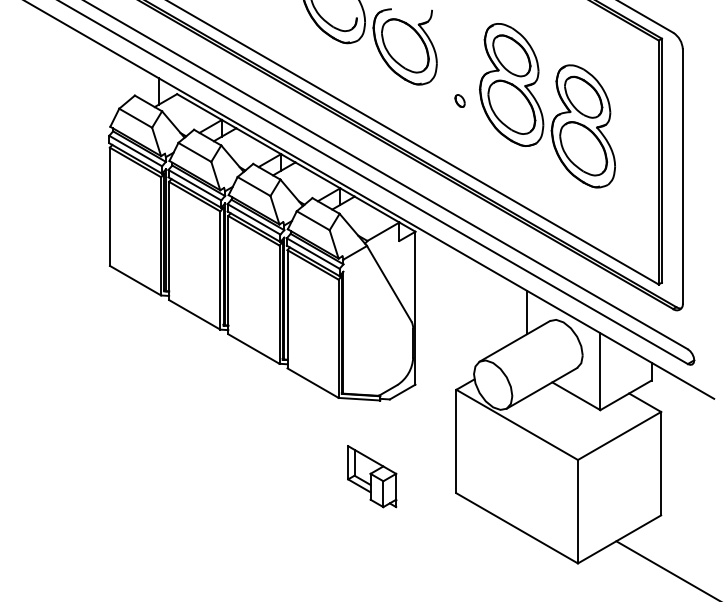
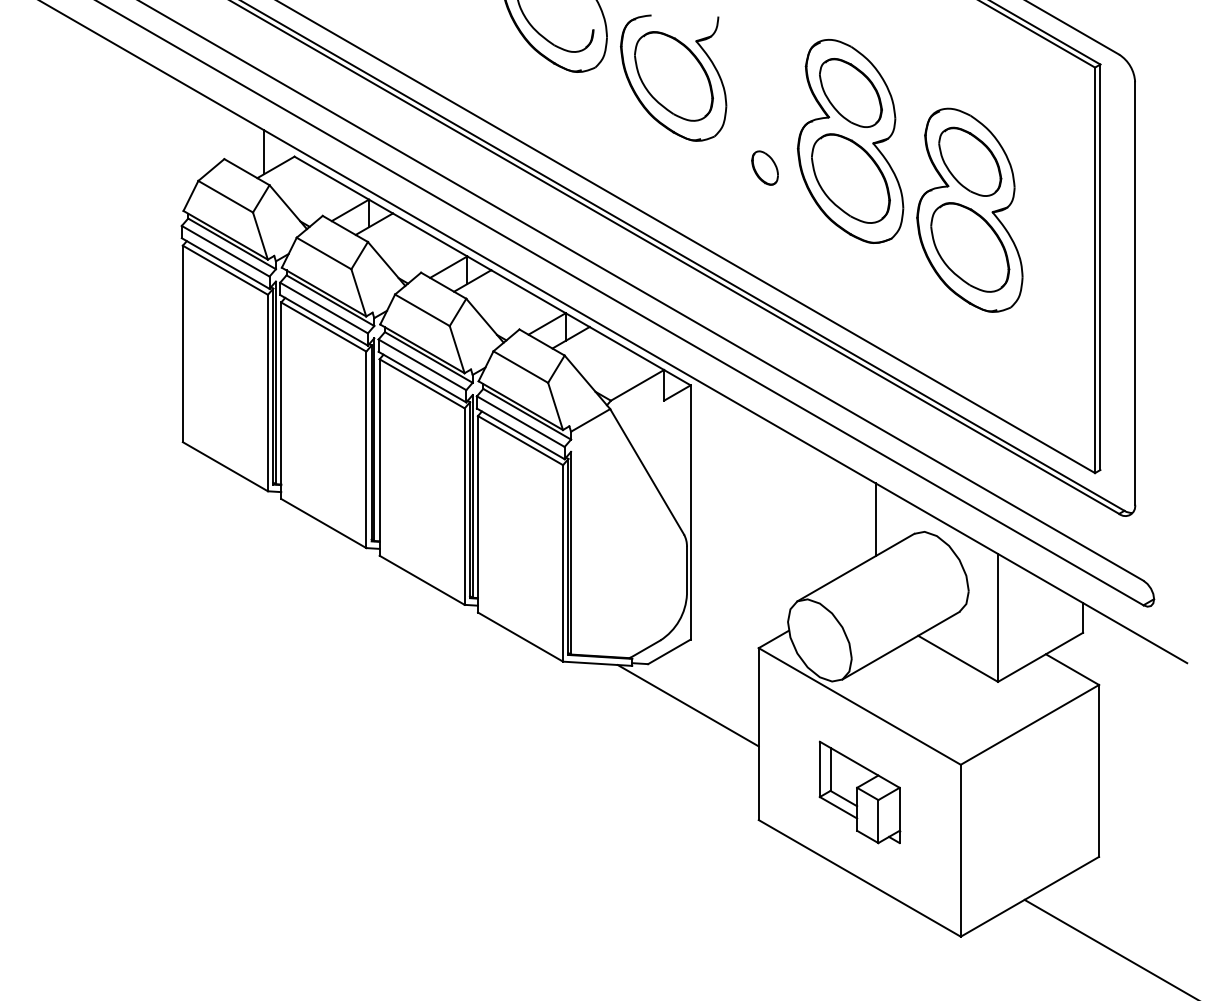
part: (459, 100) -> (763, 167), size x1.67
line: (413, 423) -> (687, 704), added
part: (372, 476) -> (860, 792), moved

